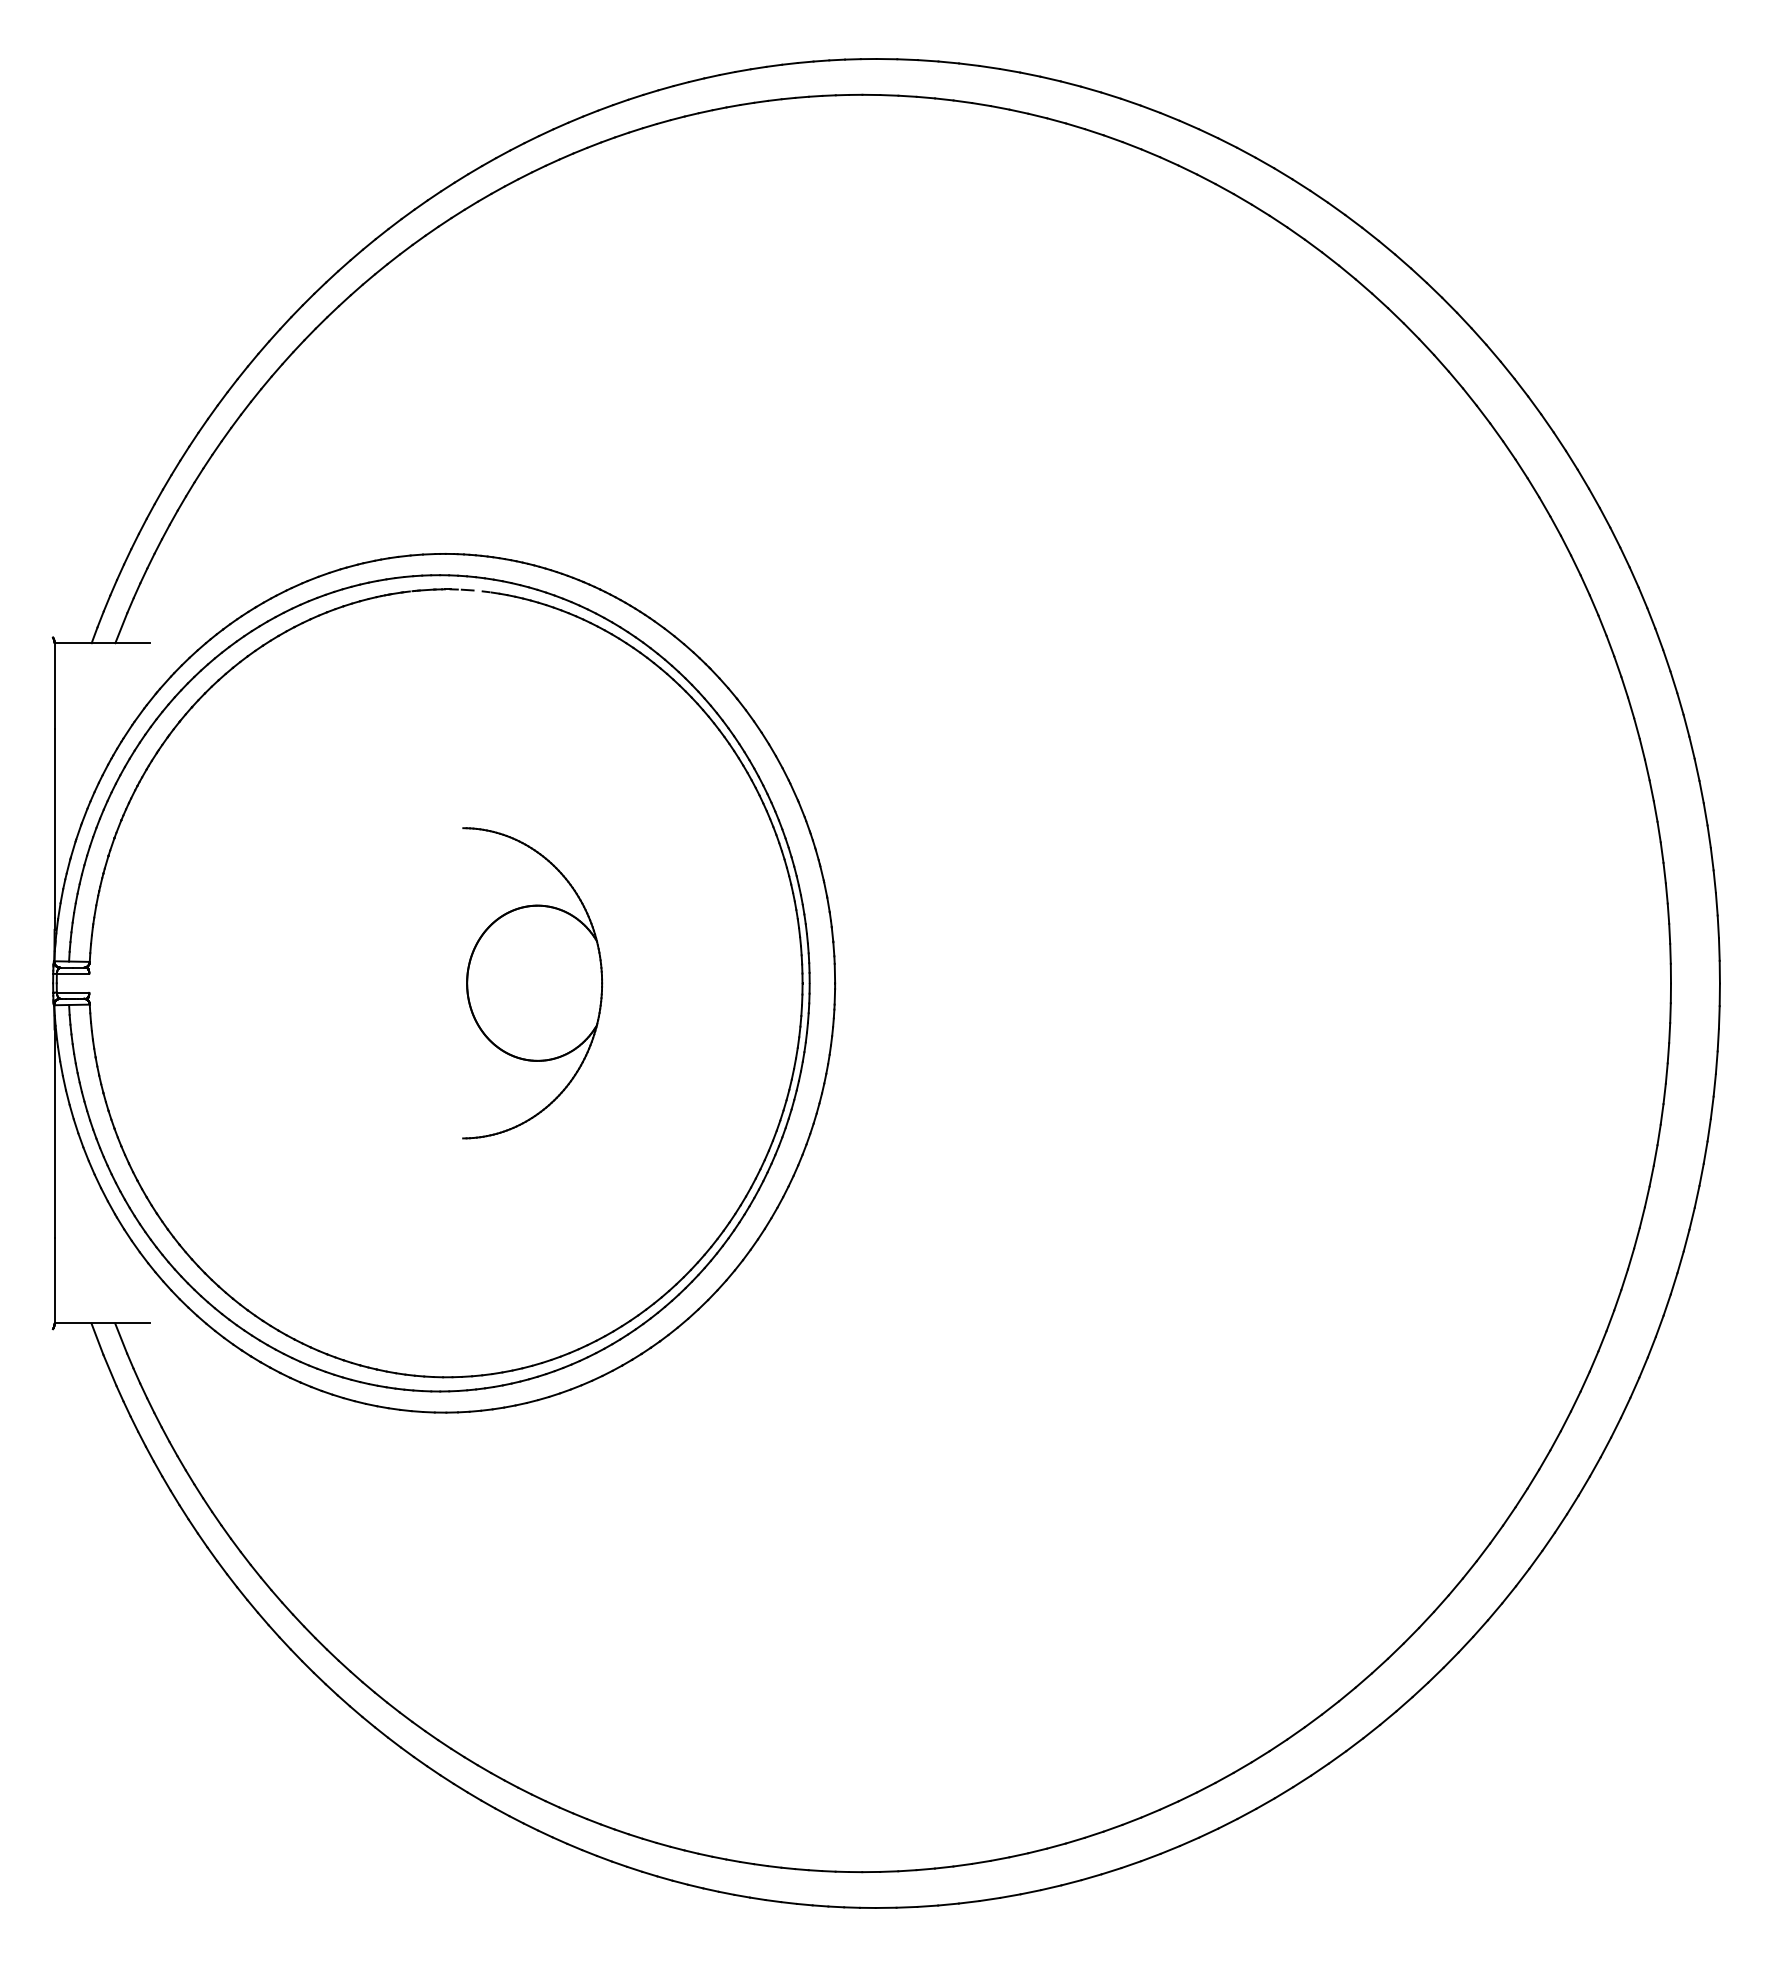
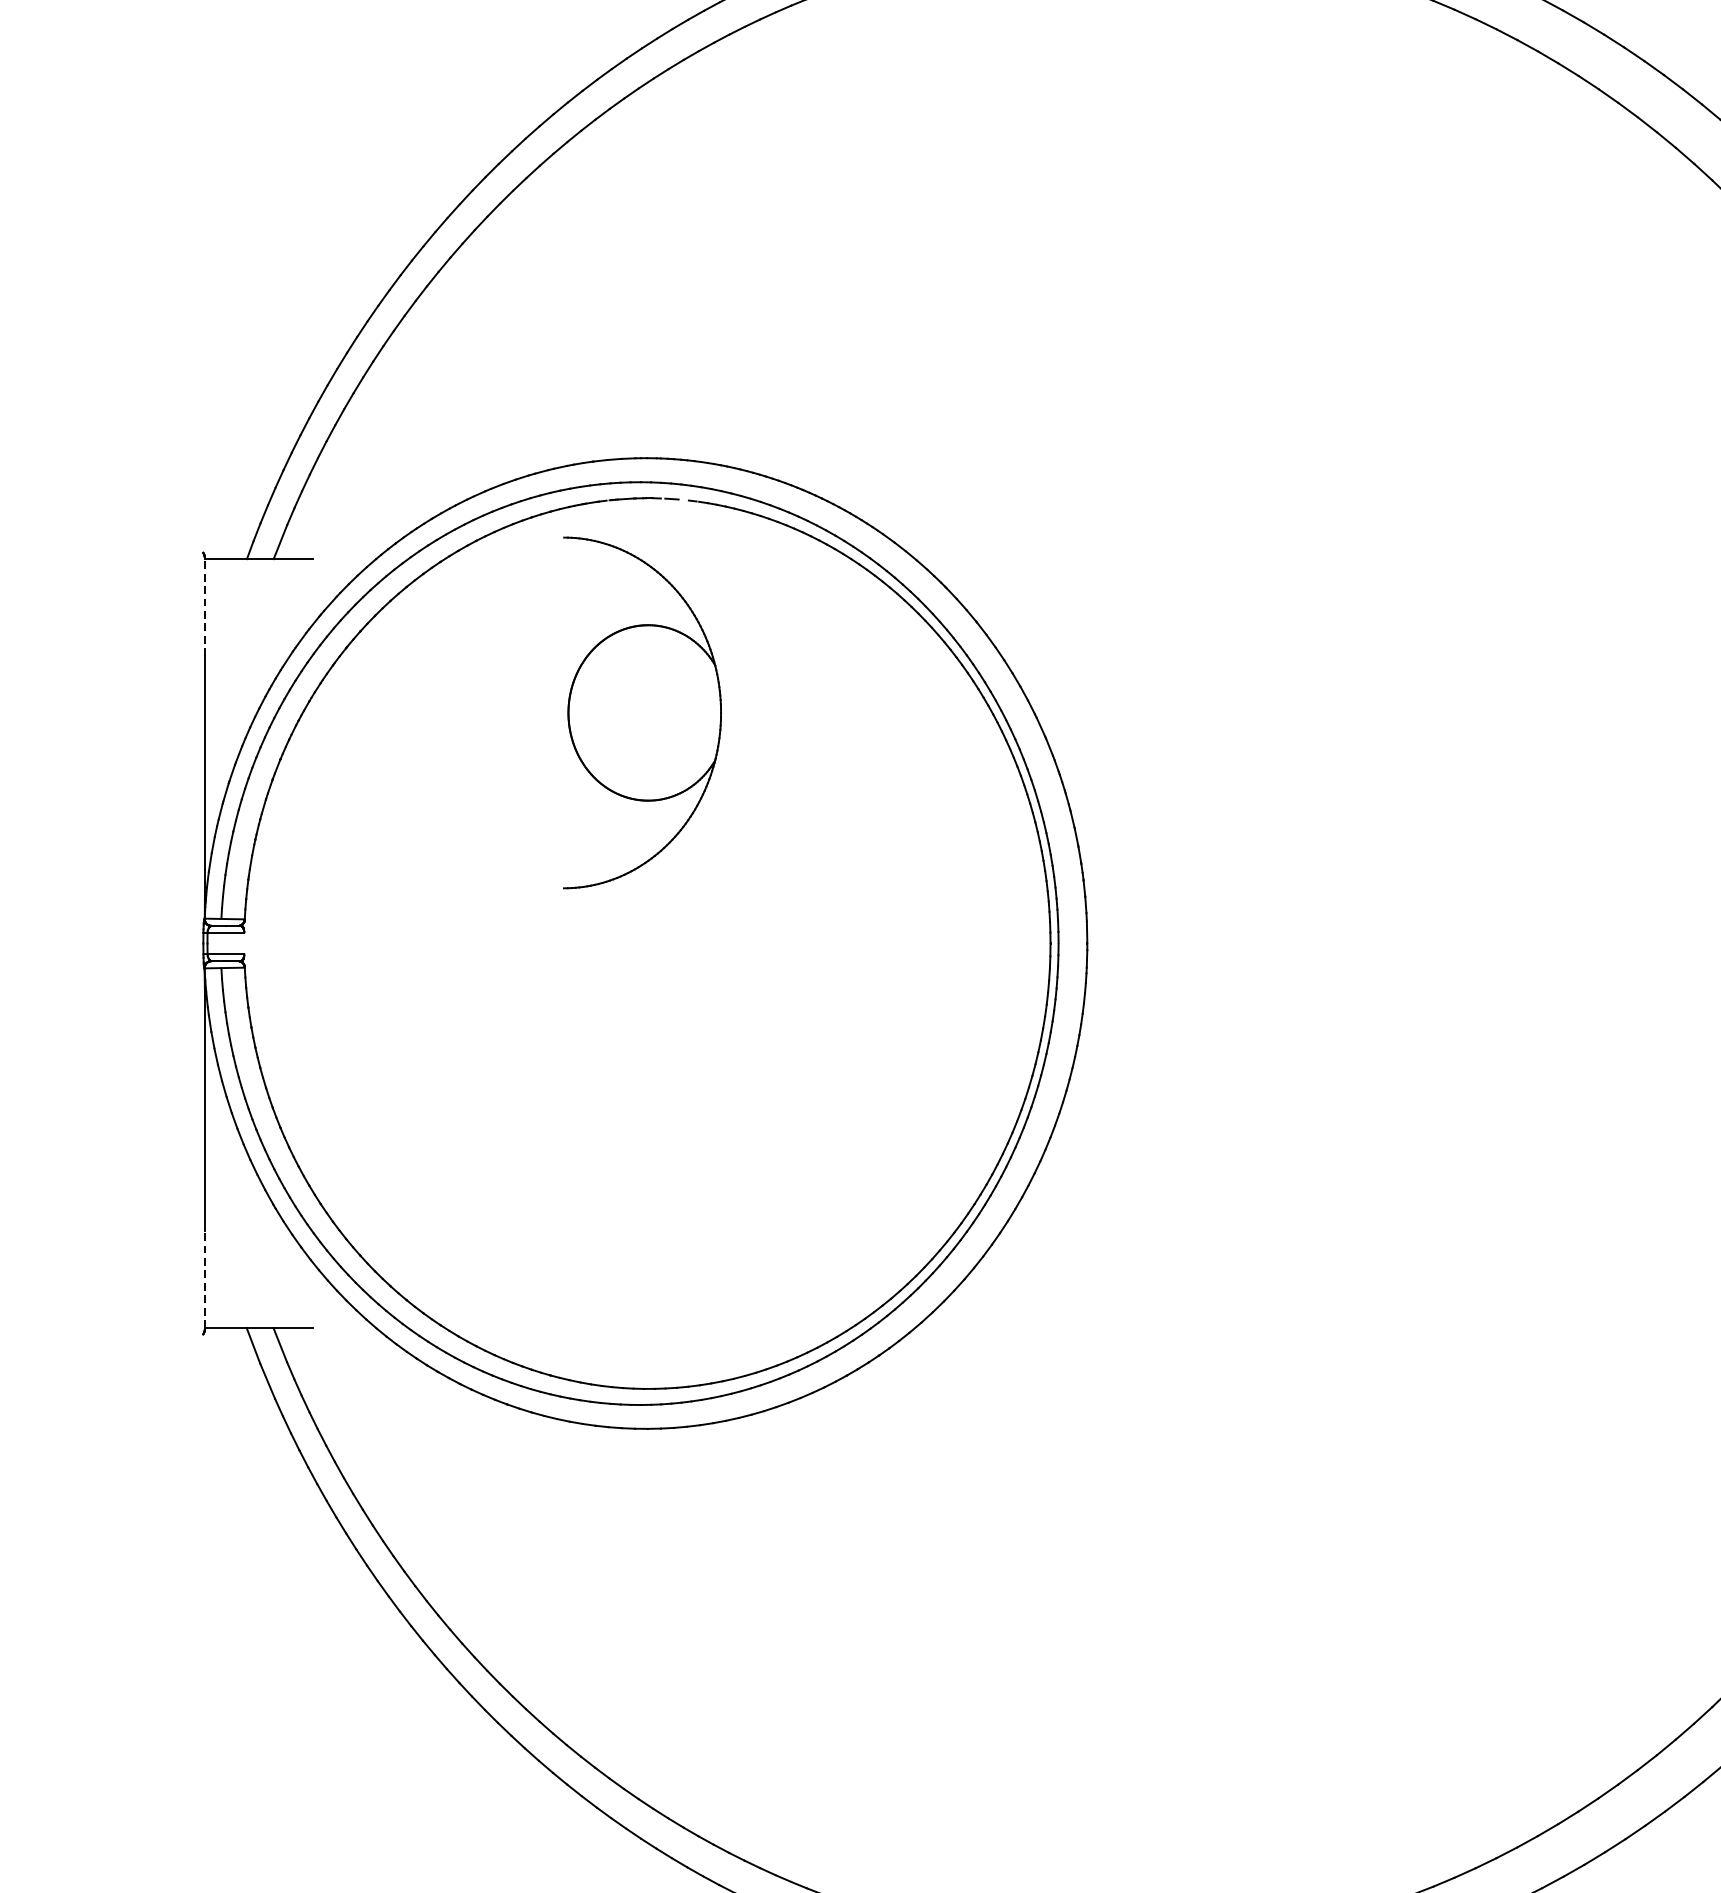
line: (54, 686) -> (204, 608), solid -> dashed
part: (532, 983) -> (642, 713), moved
line: (54, 1280) -> (204, 1279), solid -> dashed

